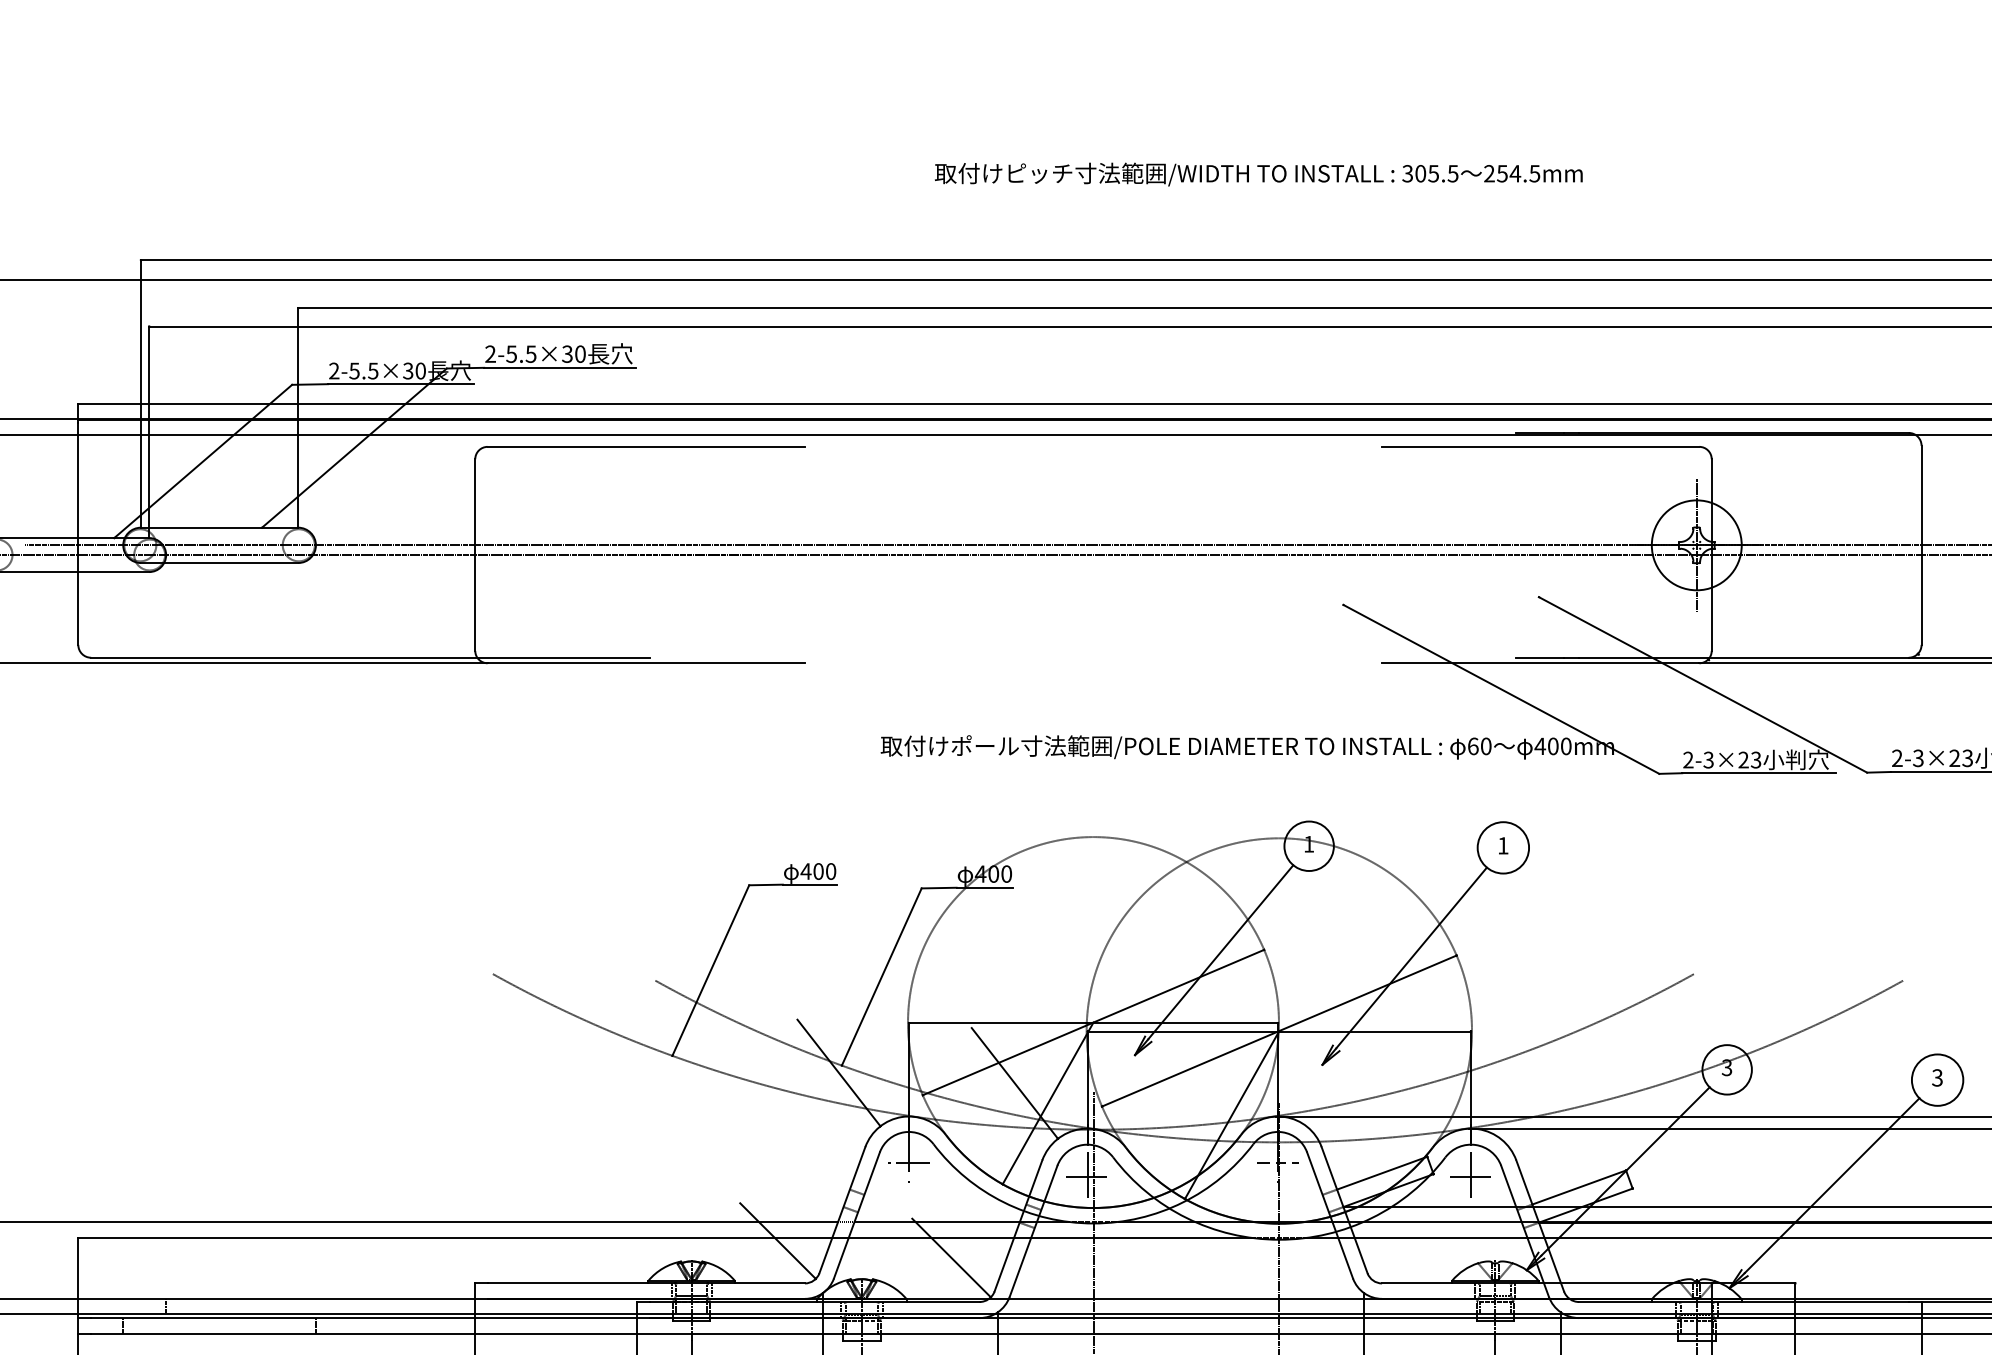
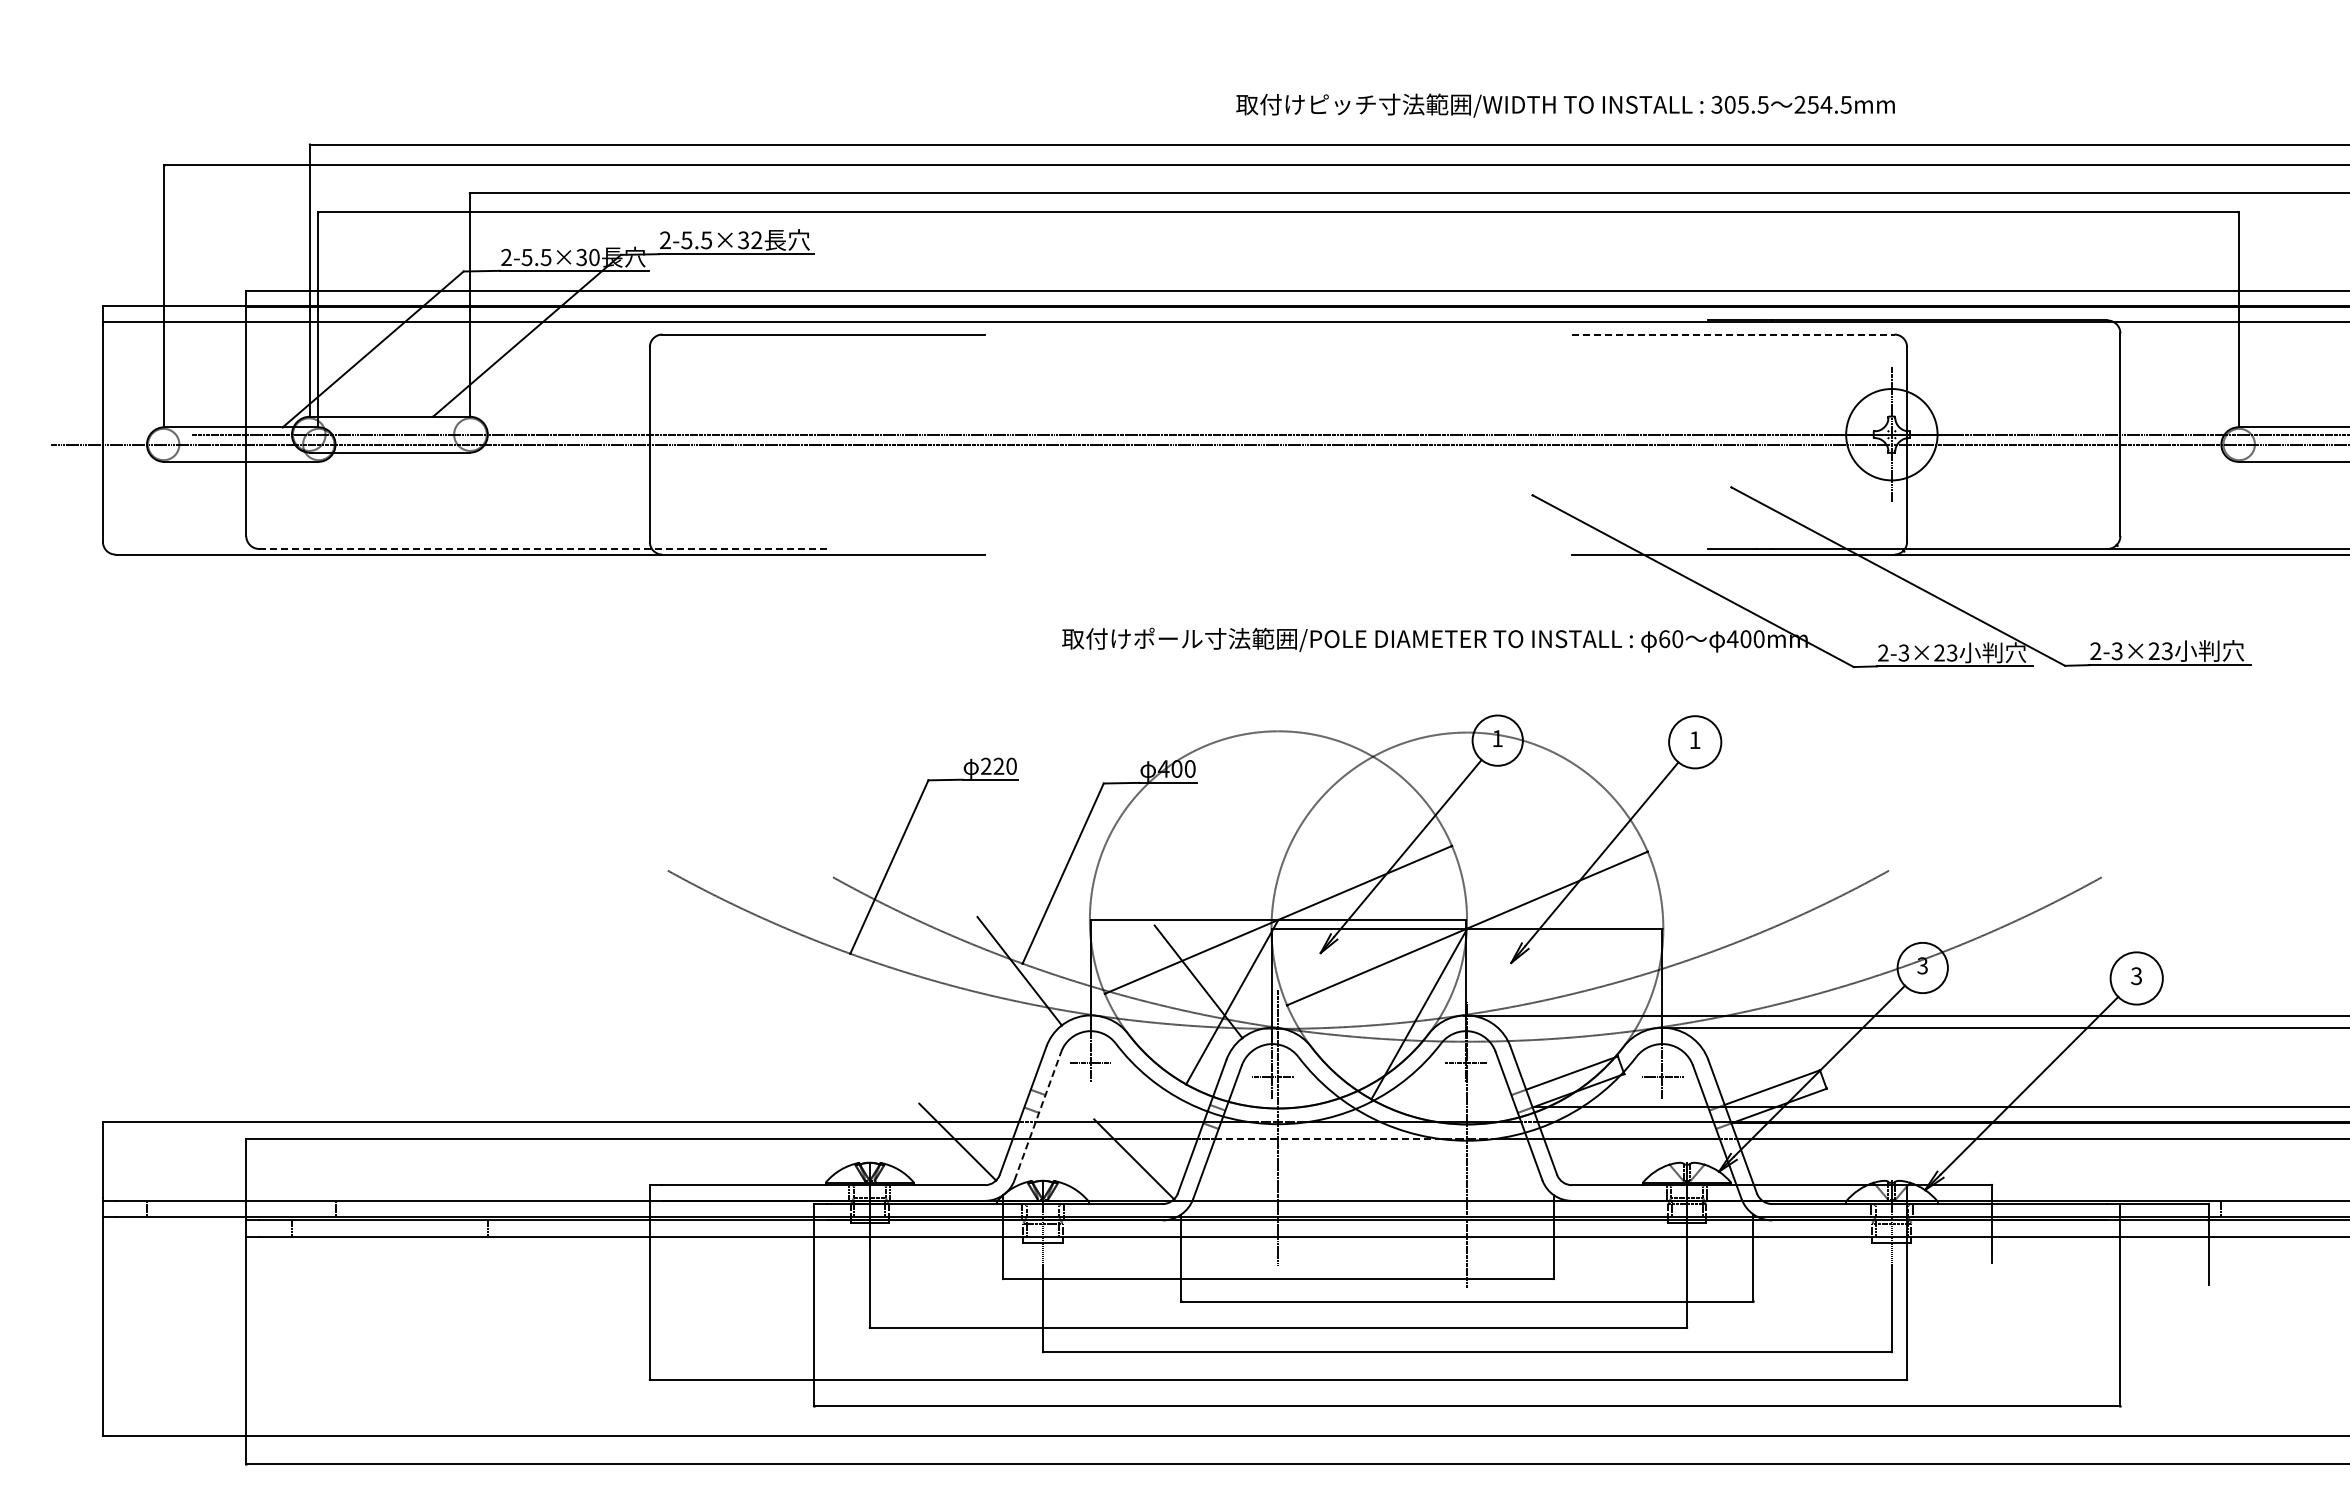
text: (1258, 174) -> (1565, 105), moved
text: (580, 354) -> (756, 240), 2-5.5×30 -> 2-5.5×32
line: (1541, 446) -> (1733, 334), solid -> dashed
line: (370, 657) -> (543, 548), solid -> dashed
text: (812, 870) -> (992, 765), 400 -> 220
line: (857, 1214) -> (1038, 1115), solid -> dashed
line: (1140, 1237) -> (1326, 1138), solid -> dashed

